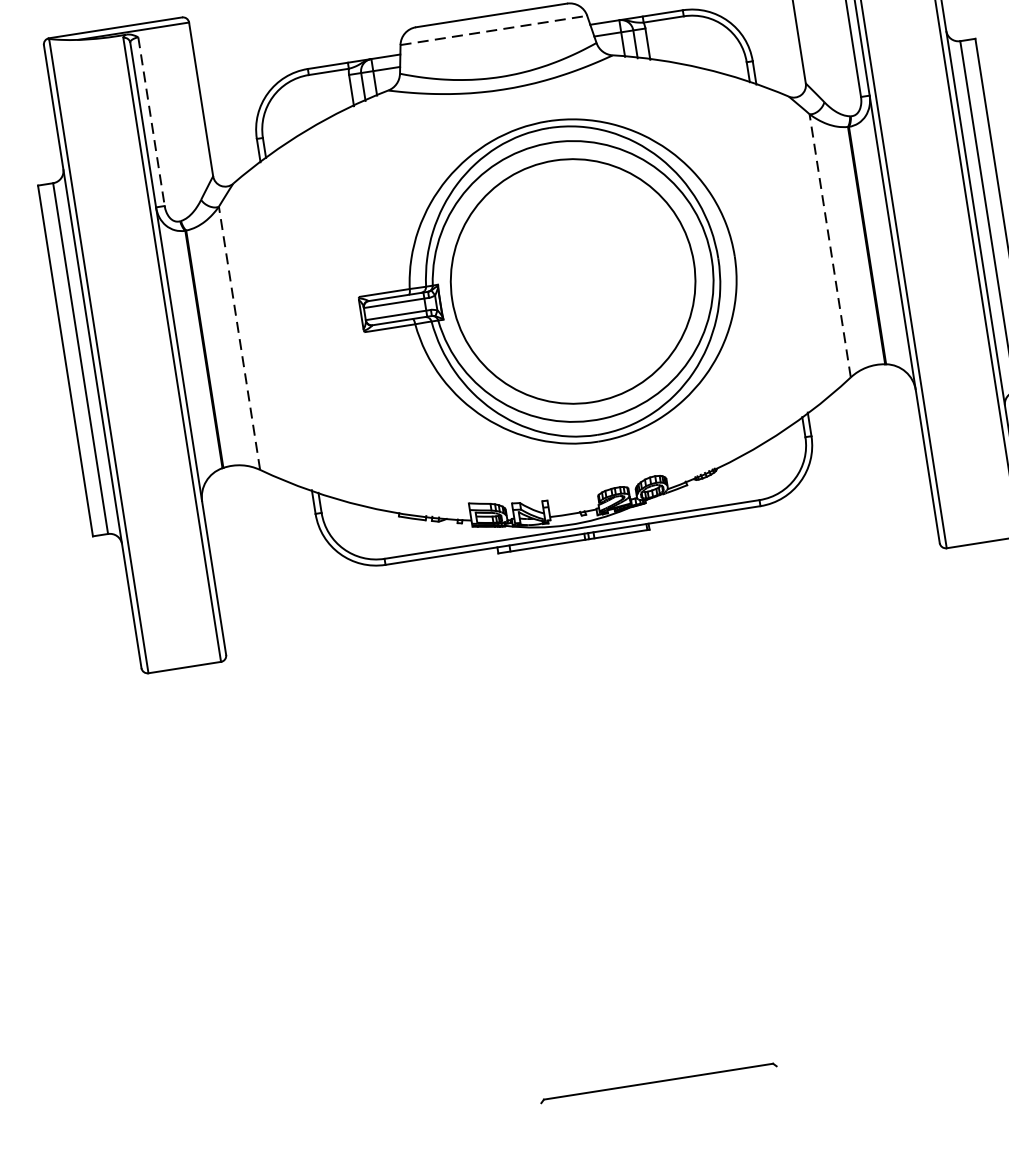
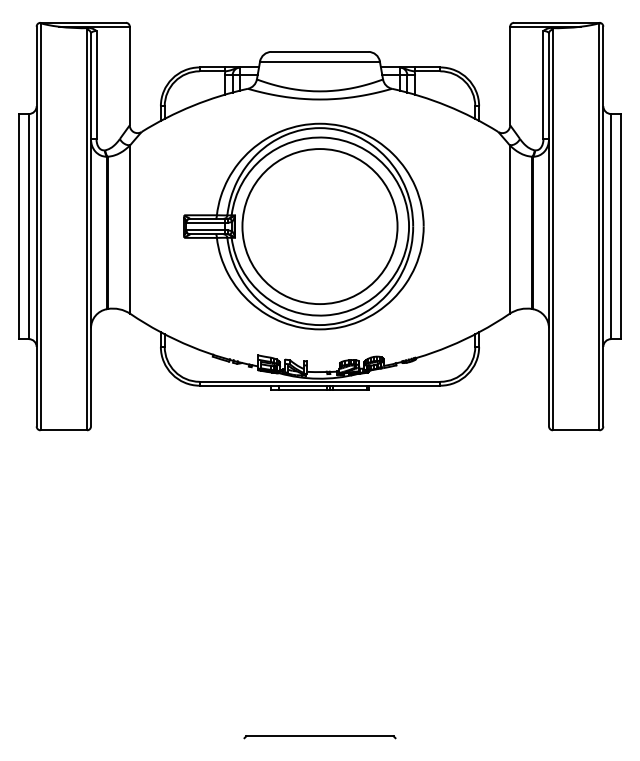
line: (493, 30) -> (319, 61), dashed -> solid
line: (151, 122) -> (96, 85), dashed -> solid
line: (829, 244) -> (509, 228), dashed -> solid
part: (547, 285) -> (303, 226), moved
line: (239, 336) -> (130, 228), dashed -> solid

